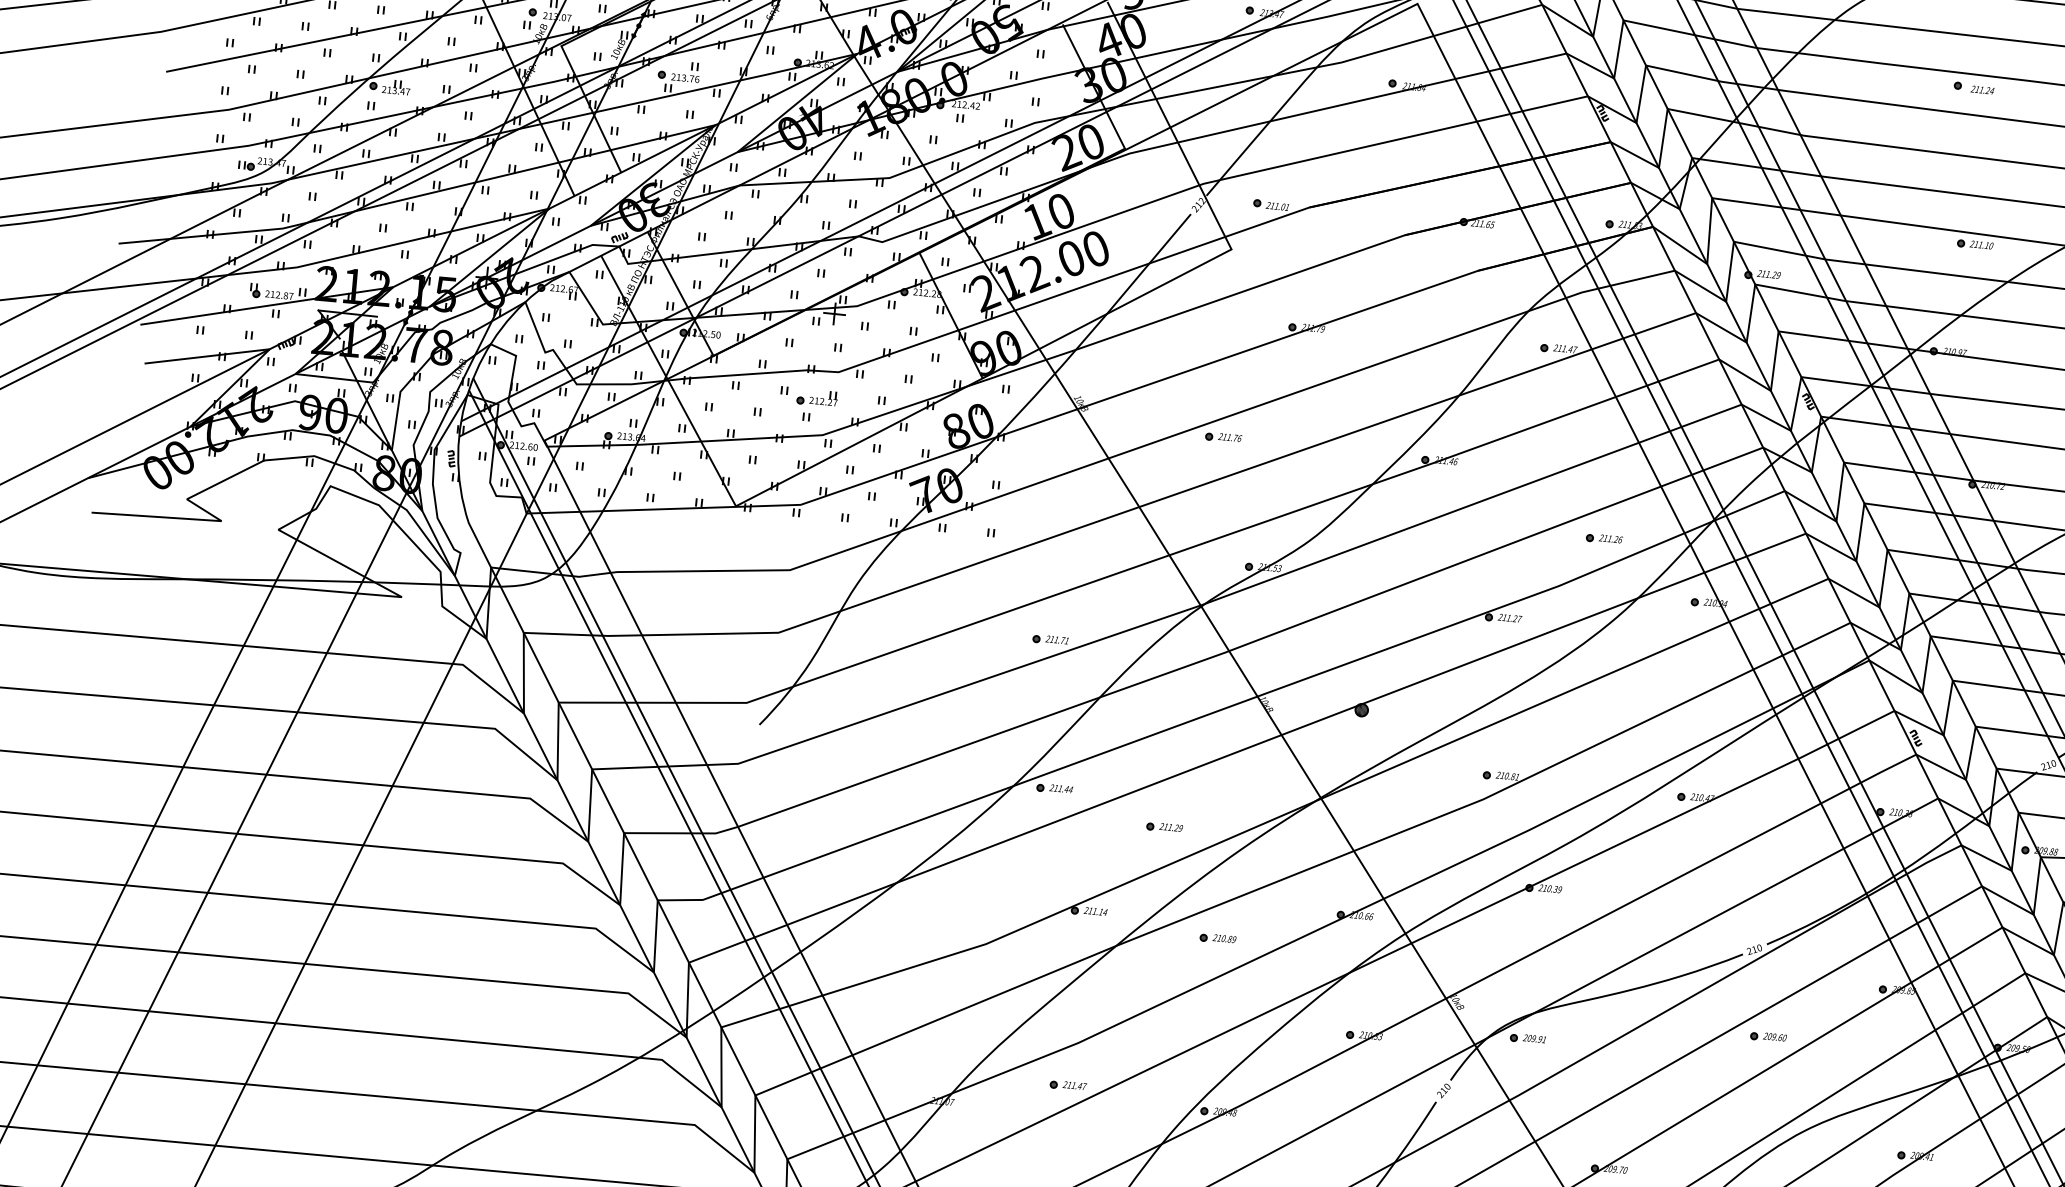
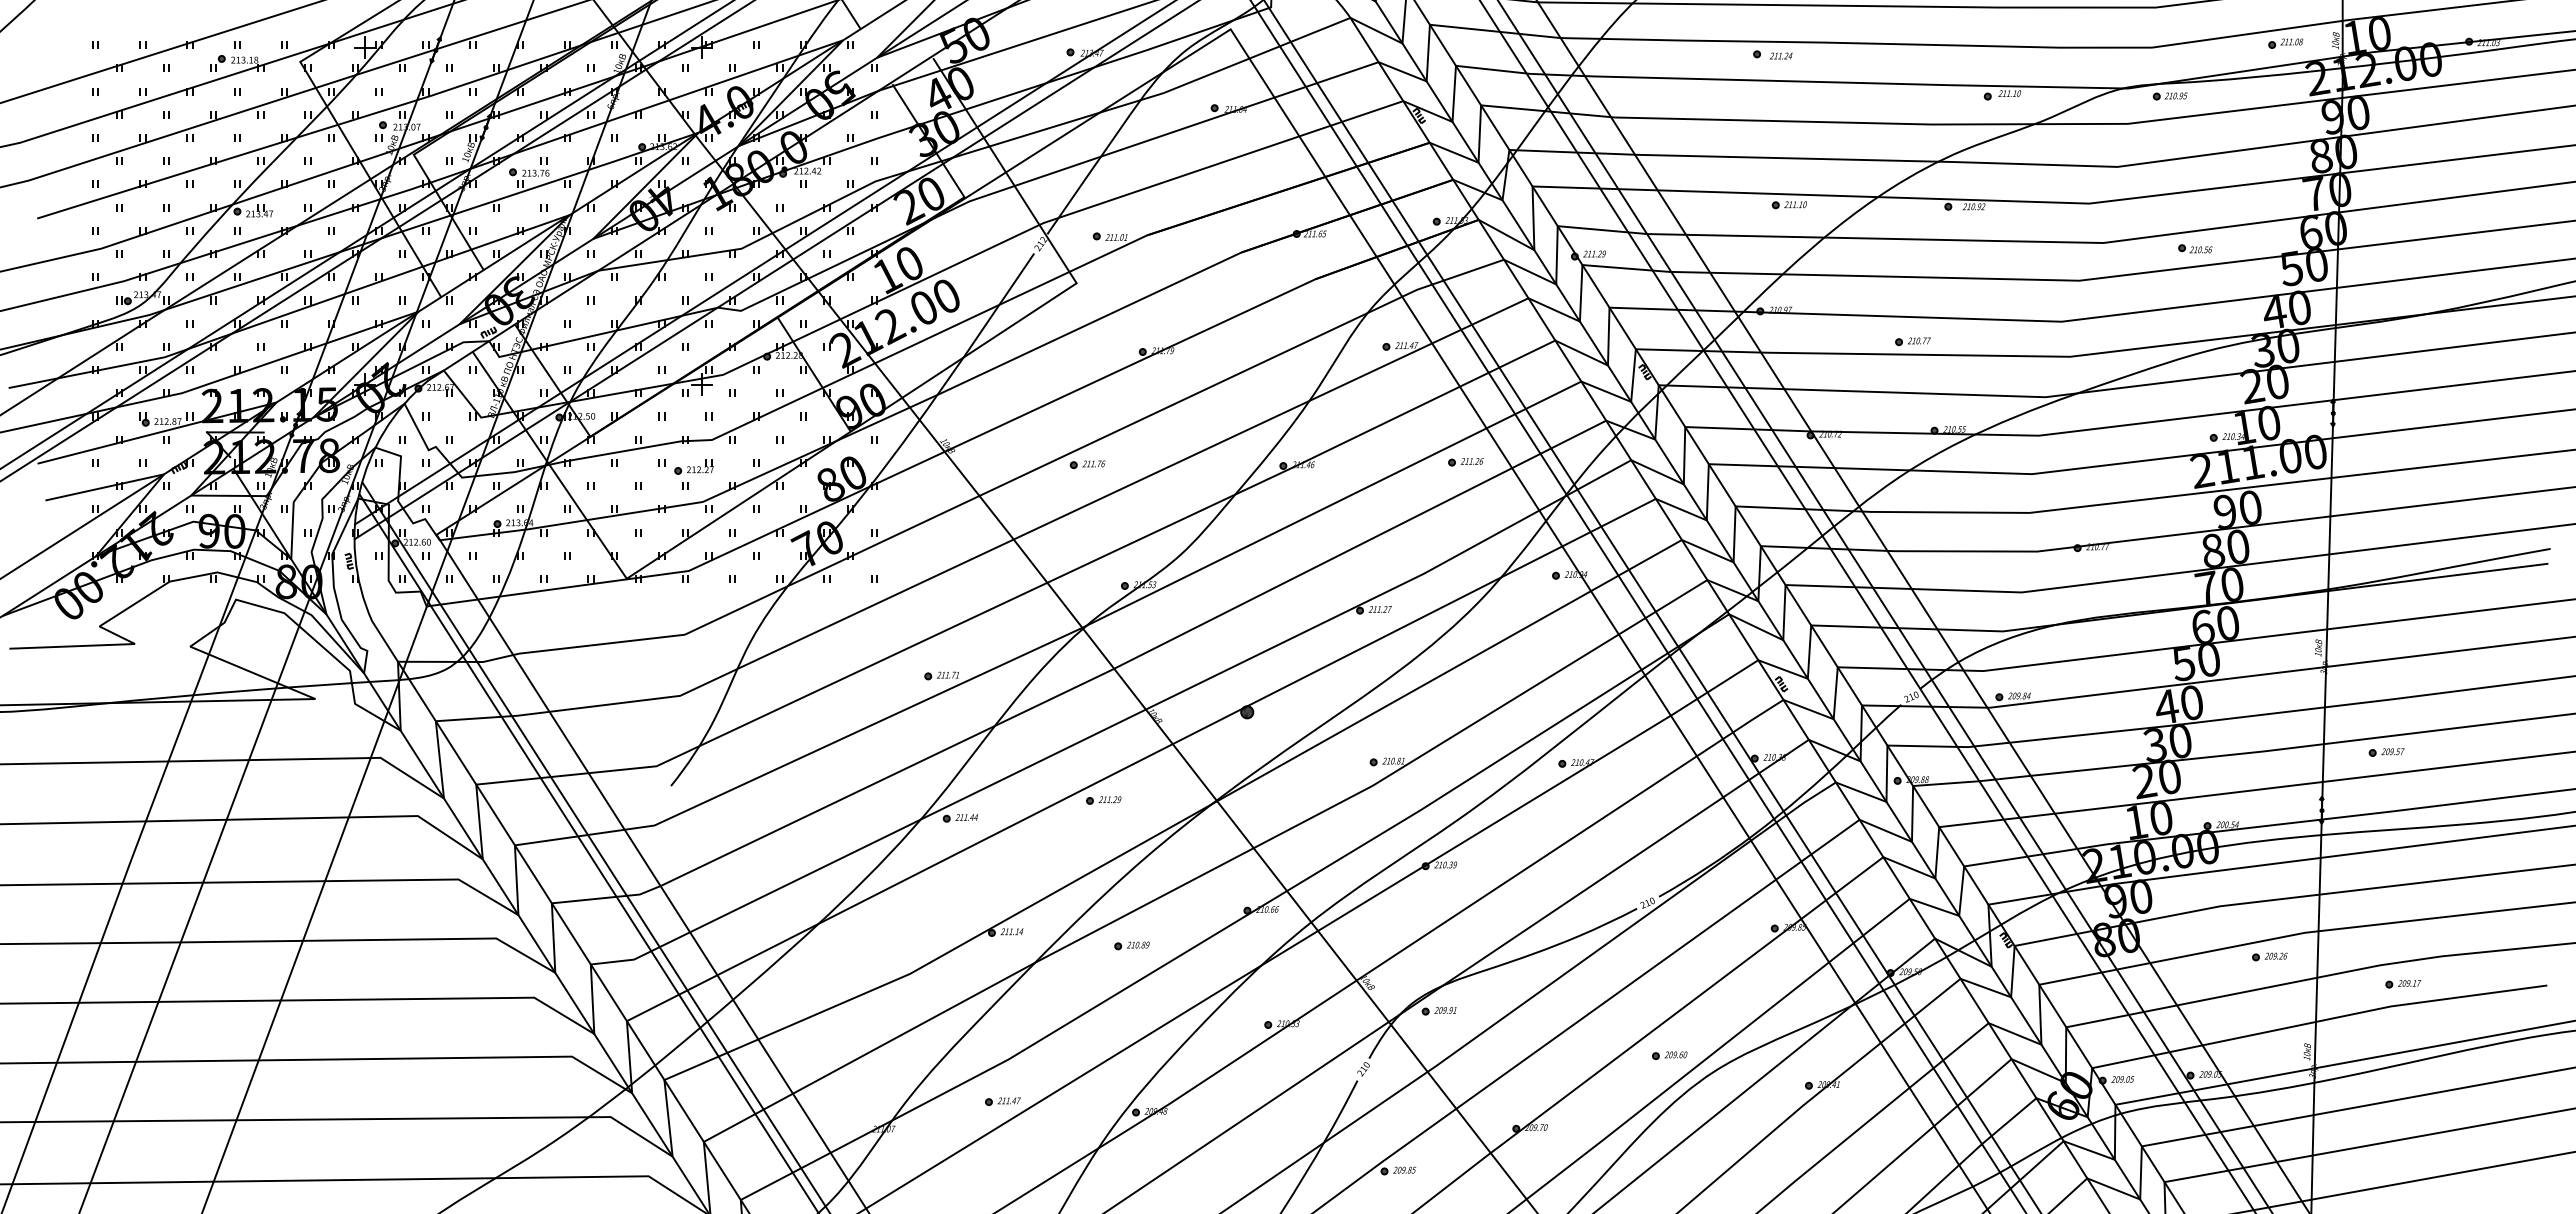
part: (1603, 539) -> (1465, 462), moved
part: (1164, 827) -> (1103, 800), moved
part: (1768, 1037) -> (1669, 1055), moved

